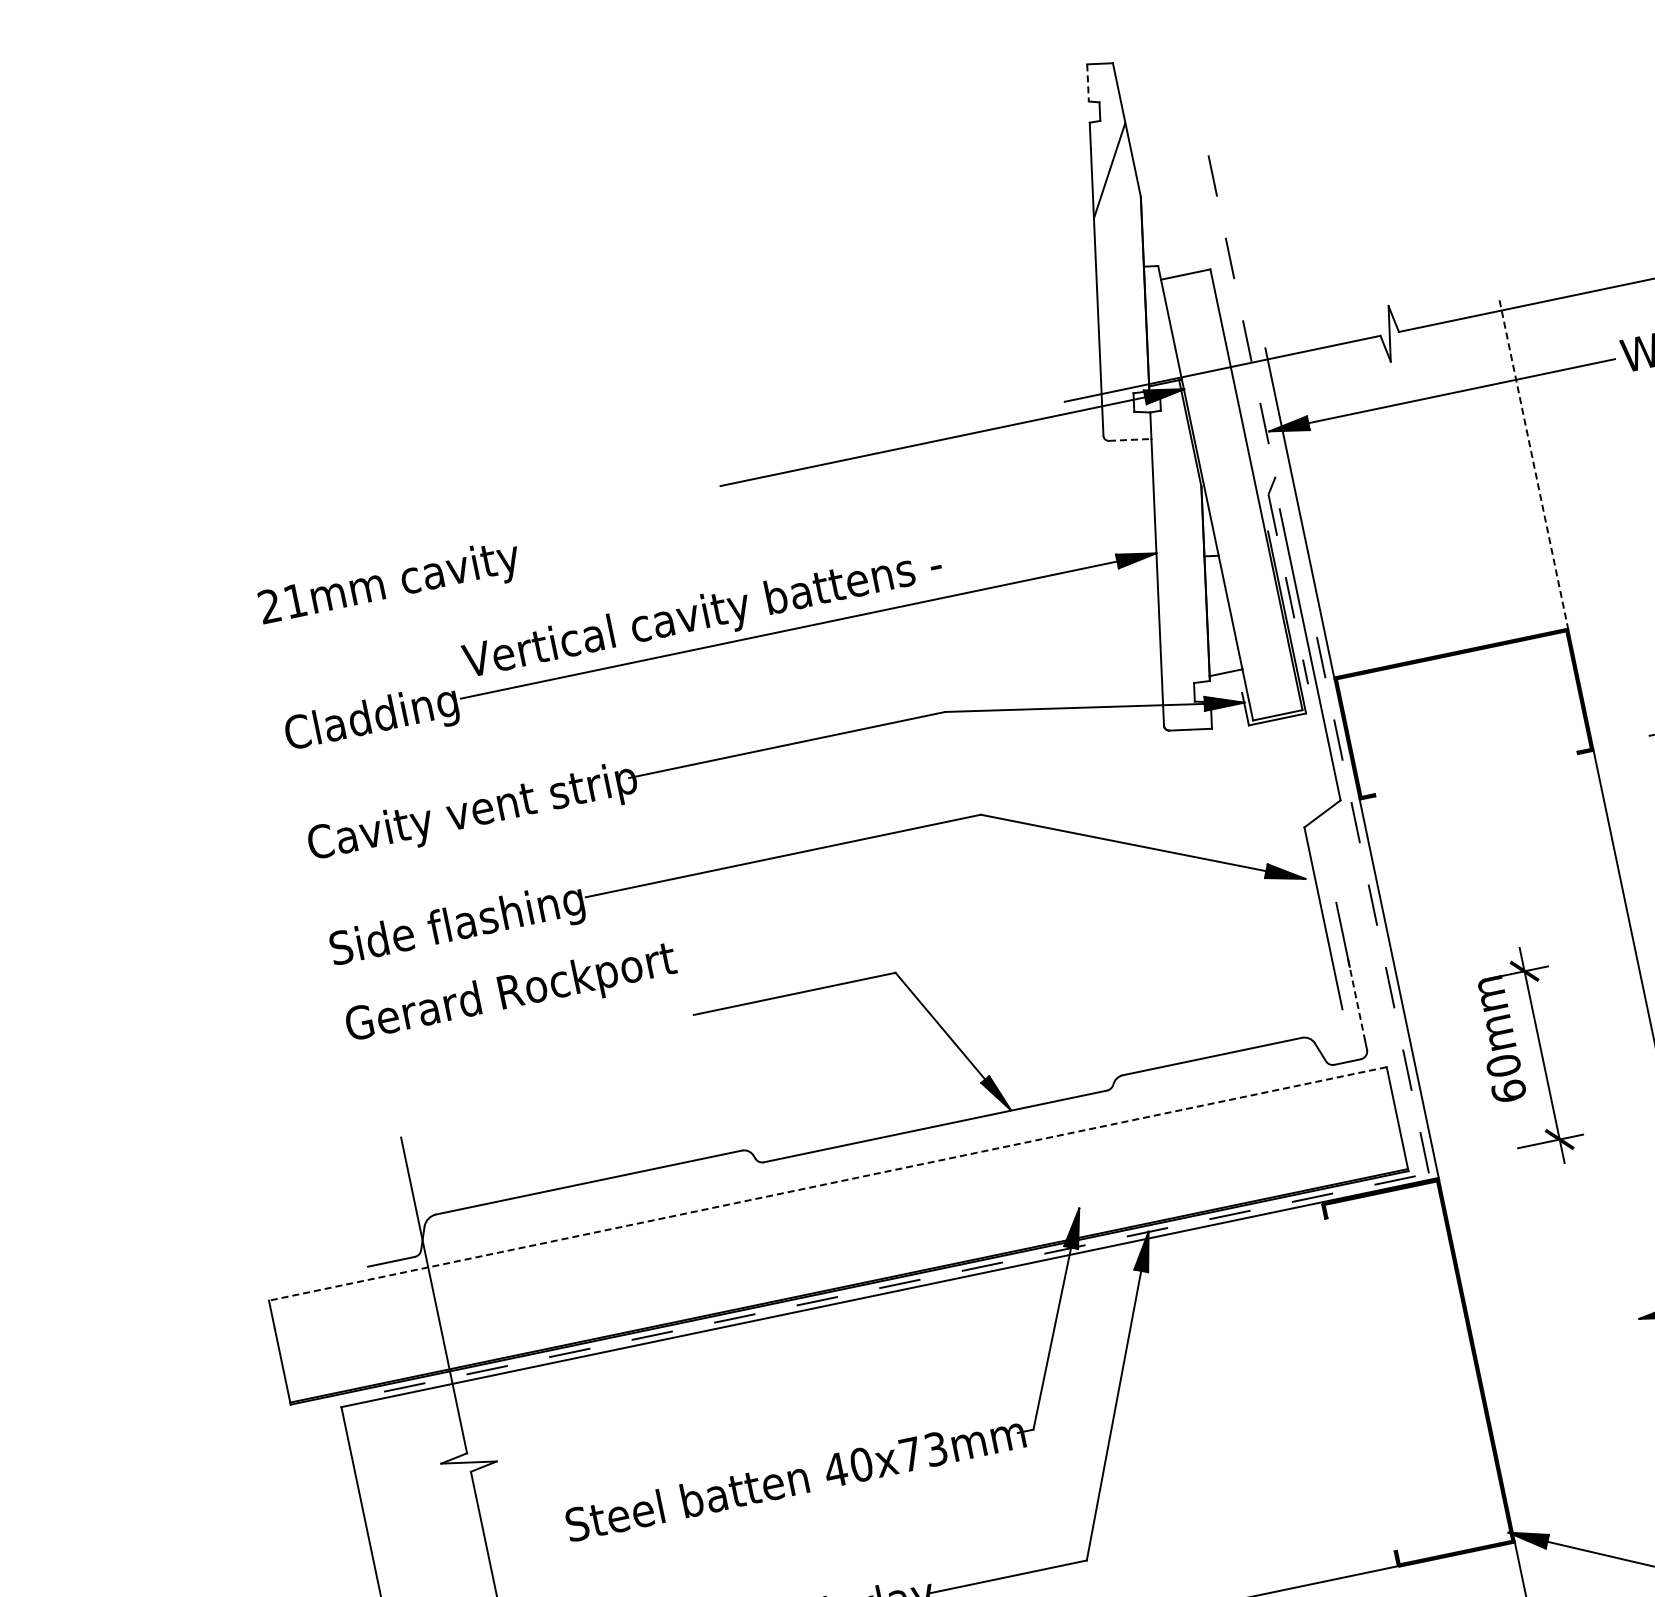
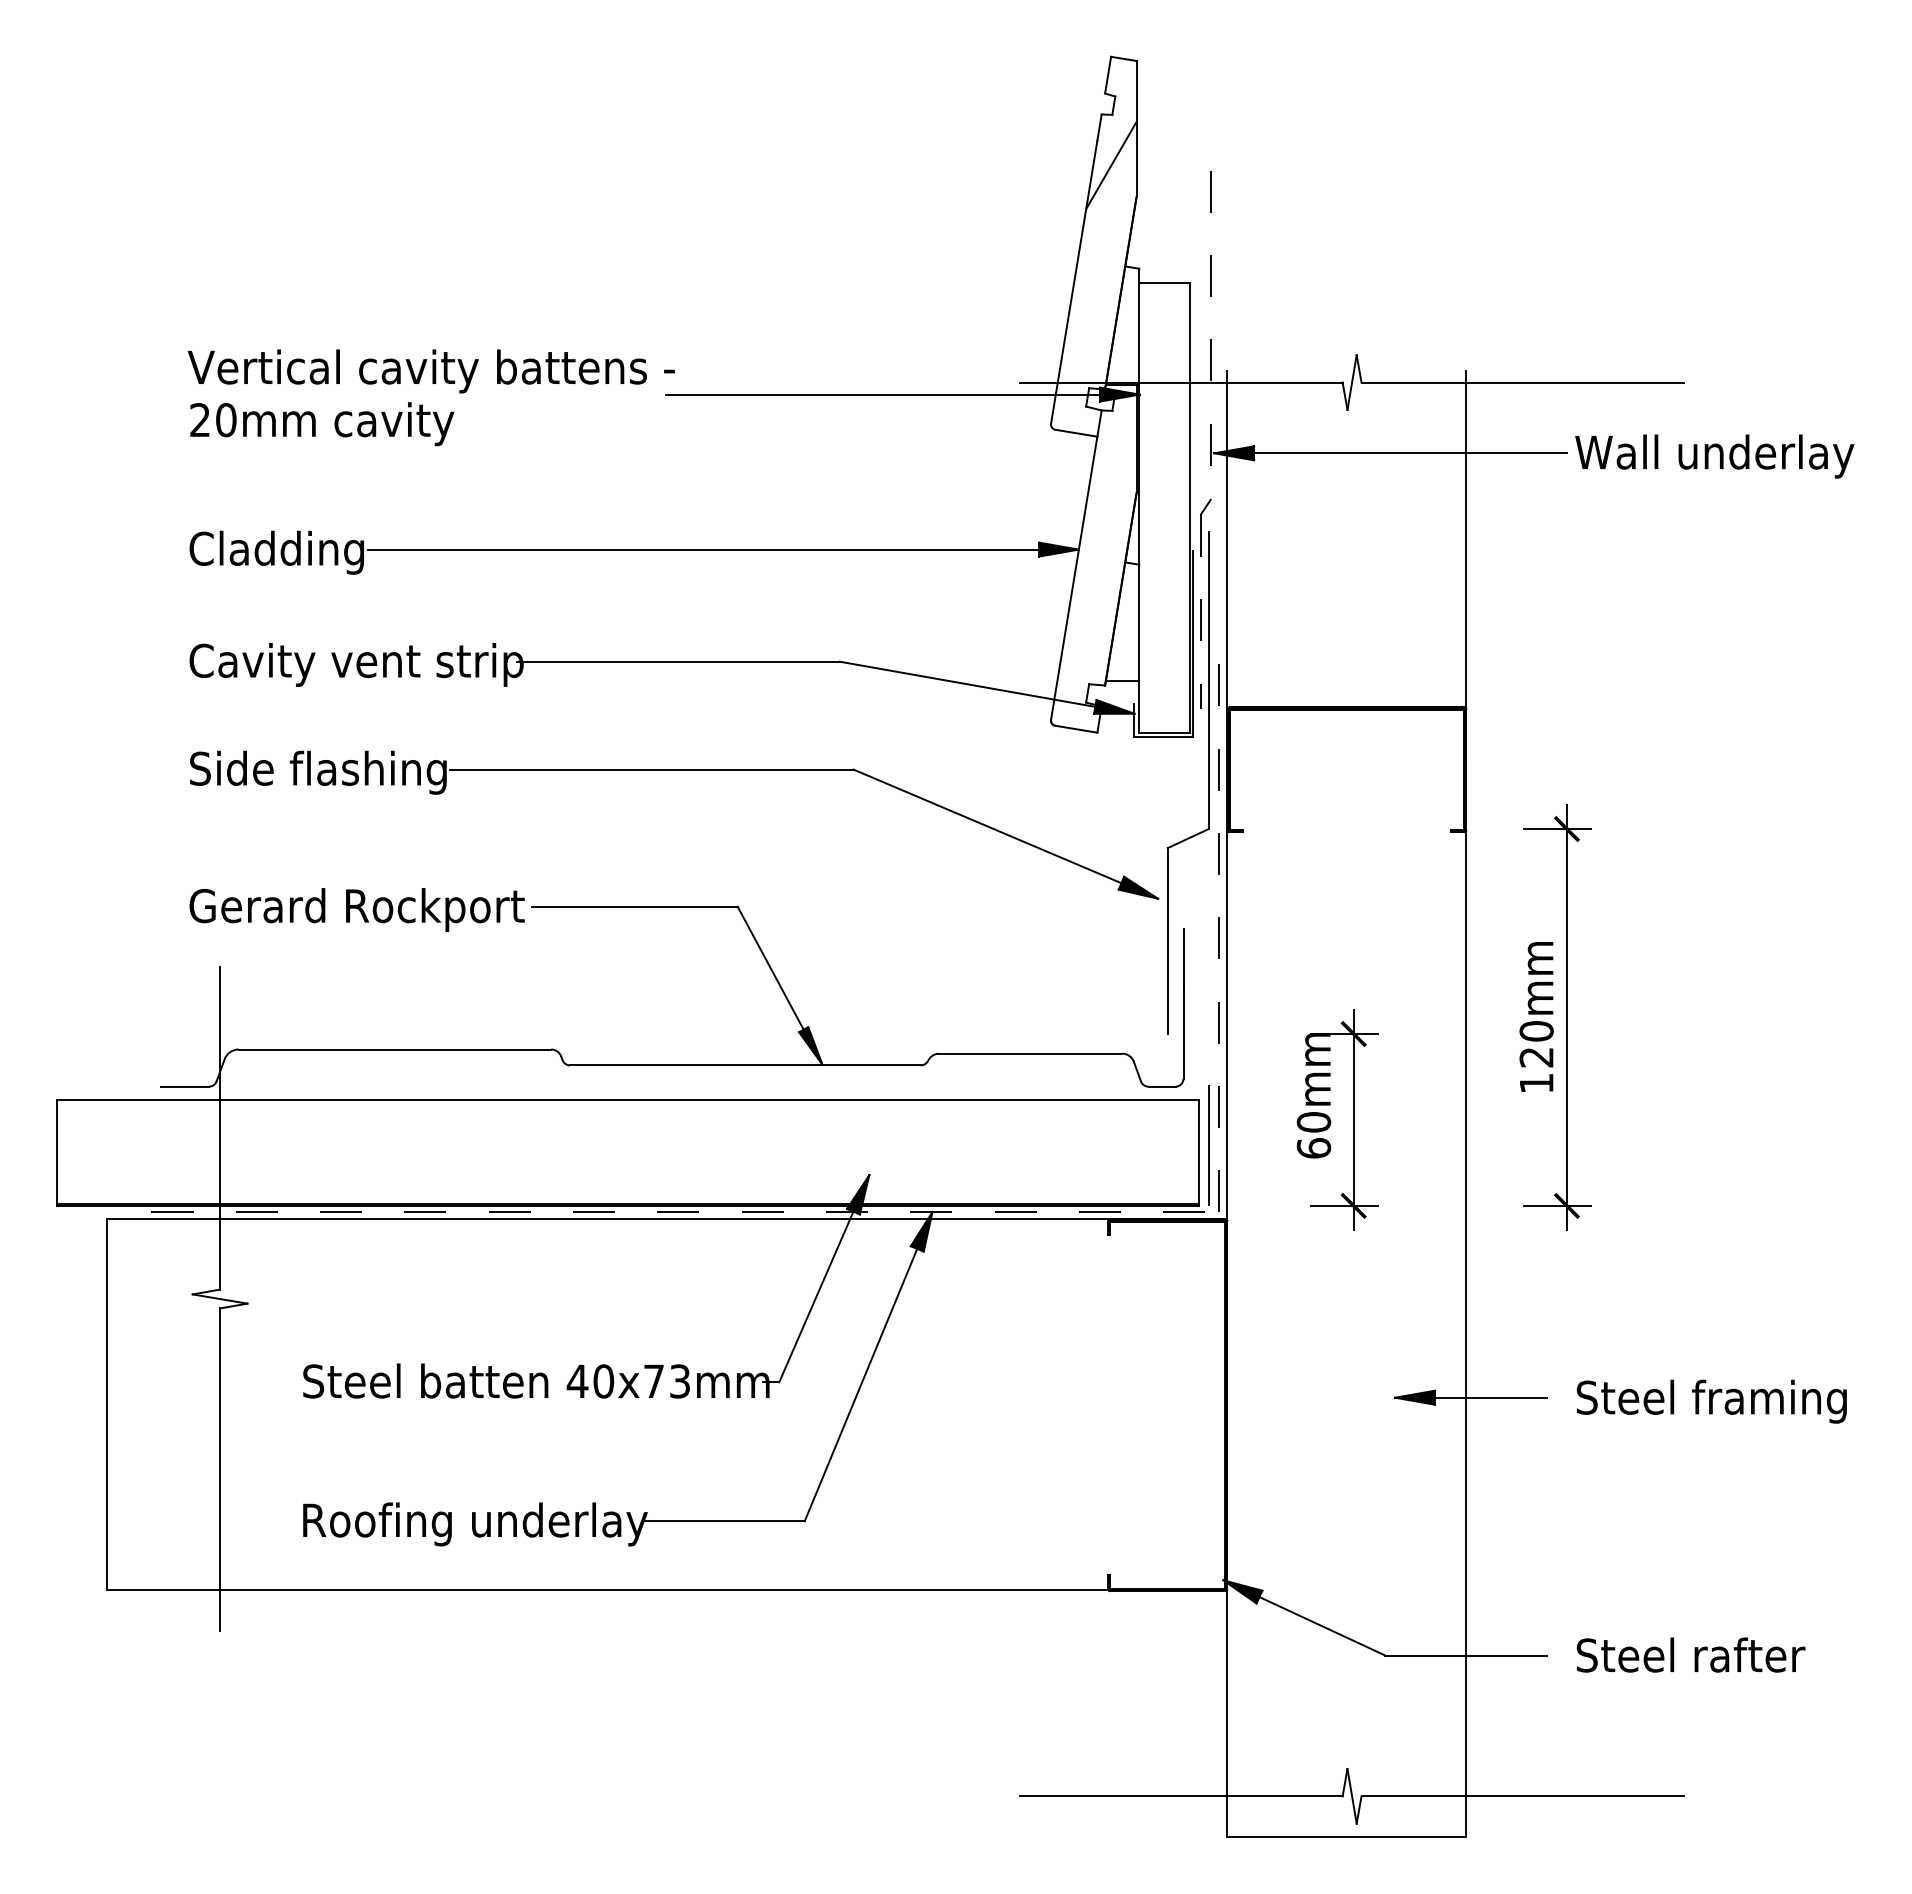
line: (1088, 83) -> (1108, 75), dashed -> solid
line: (1130, 440) -> (1076, 433), dashed -> solid
line: (1534, 465) -> (1466, 540), dashed -> solid
text: (295, 601) -> (226, 420), 21mm -> 20mm
text: (702, 616) -> (430, 371), moved
text: (510, 995) -> (356, 910), moved
line: (1356, 999) -> (1183, 1027), dashed -> solid
line: (1405, 1110) -> (1208, 1145), added
line: (828, 1183) -> (628, 1099), dashed -> solid

